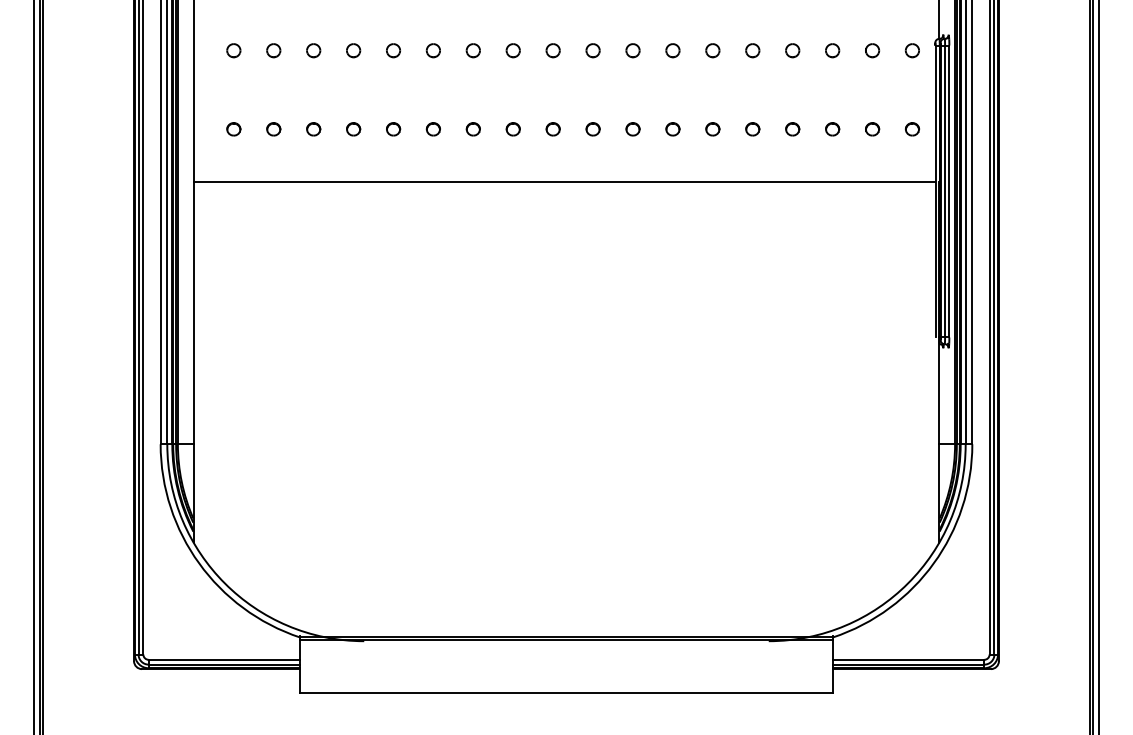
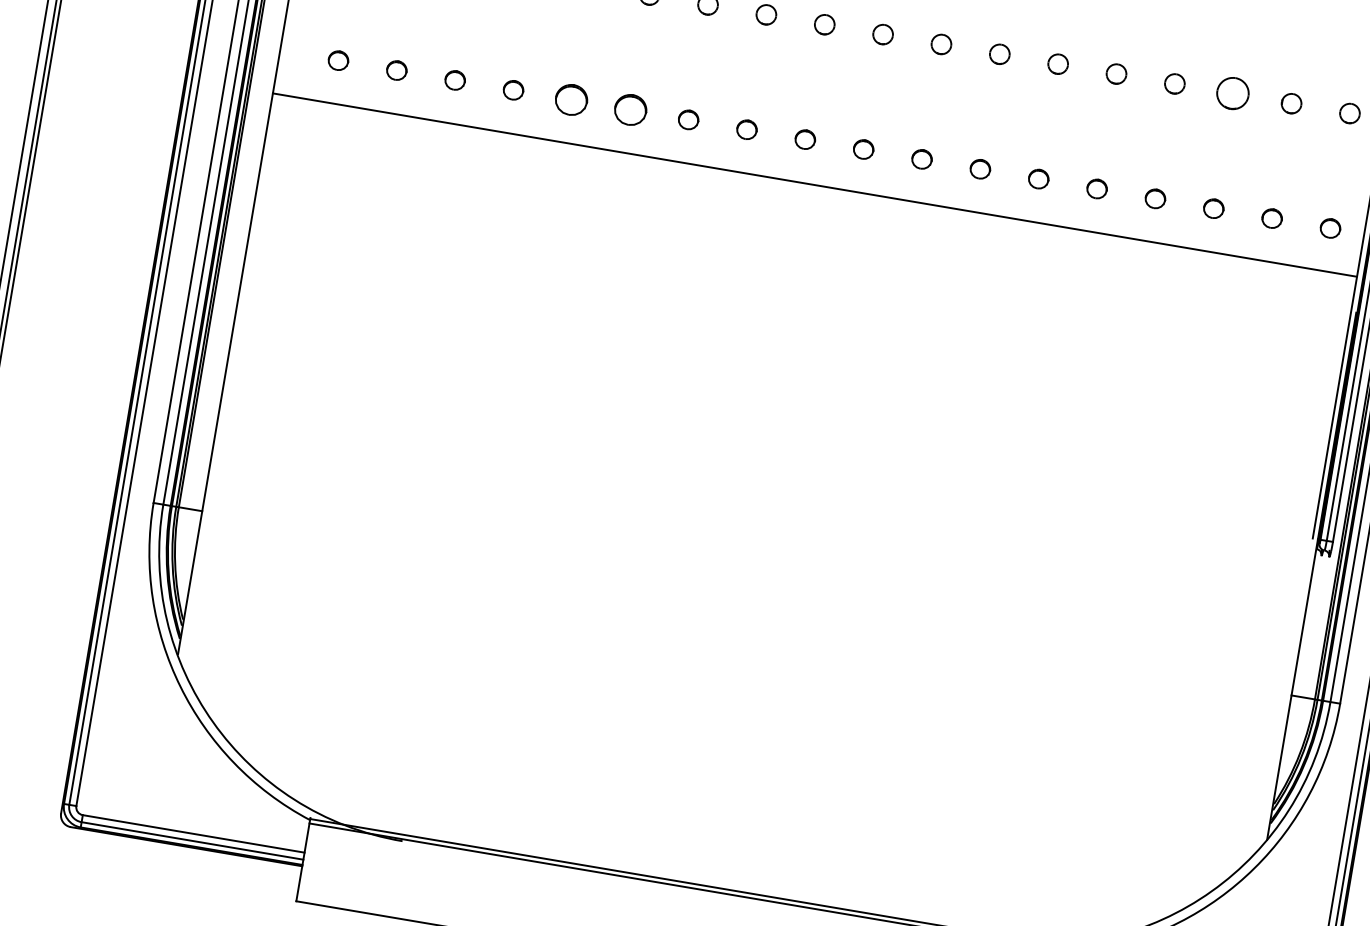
part: (832, 50) -> (1233, 93), size x1.6
part: (393, 129) -> (571, 100), size x1.6
part: (432, 129) -> (628, 110), size x1.6
line: (564, 182) -> (814, 185), moved

